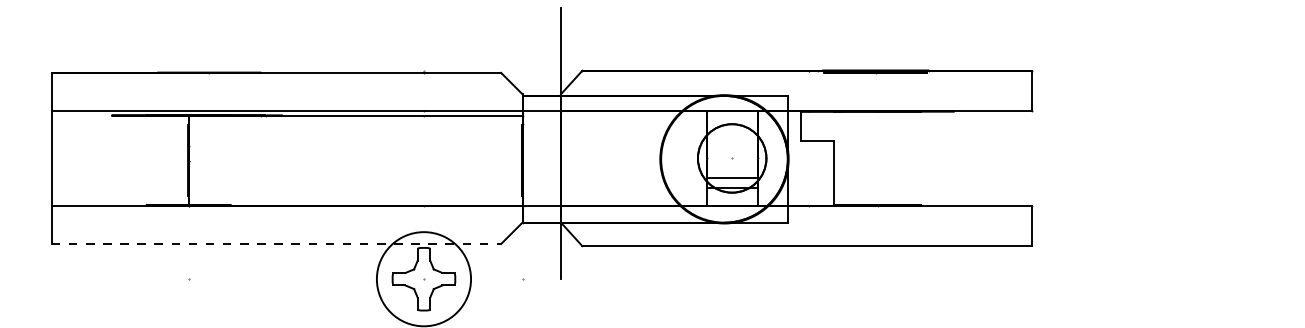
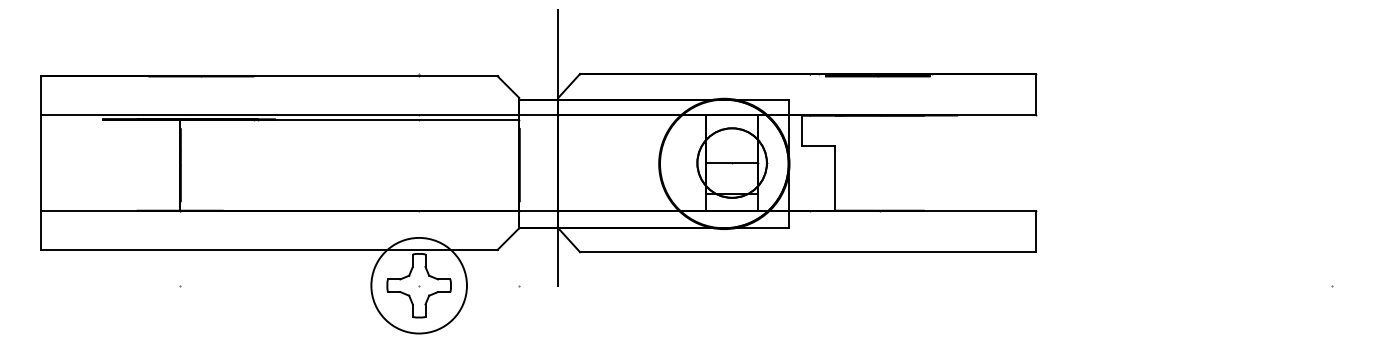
line: (732, 178) -> (732, 163), moved
line: (276, 244) -> (269, 250), dashed -> solid

